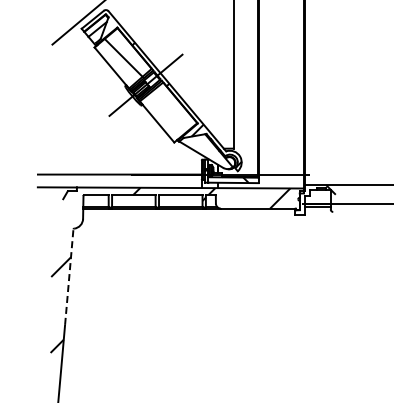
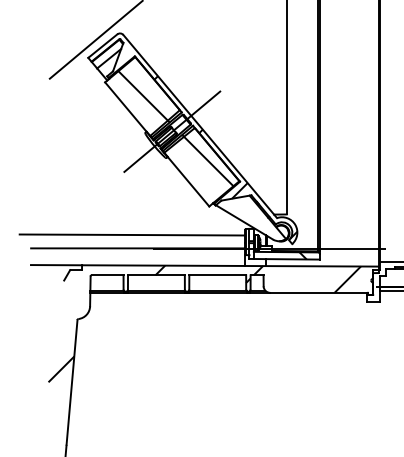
hatch: (172, 106) -> (206, 159), added
line: (115, 163) -> (132, 233), added
line: (69, 277) -> (72, 382), dashed -> solid

